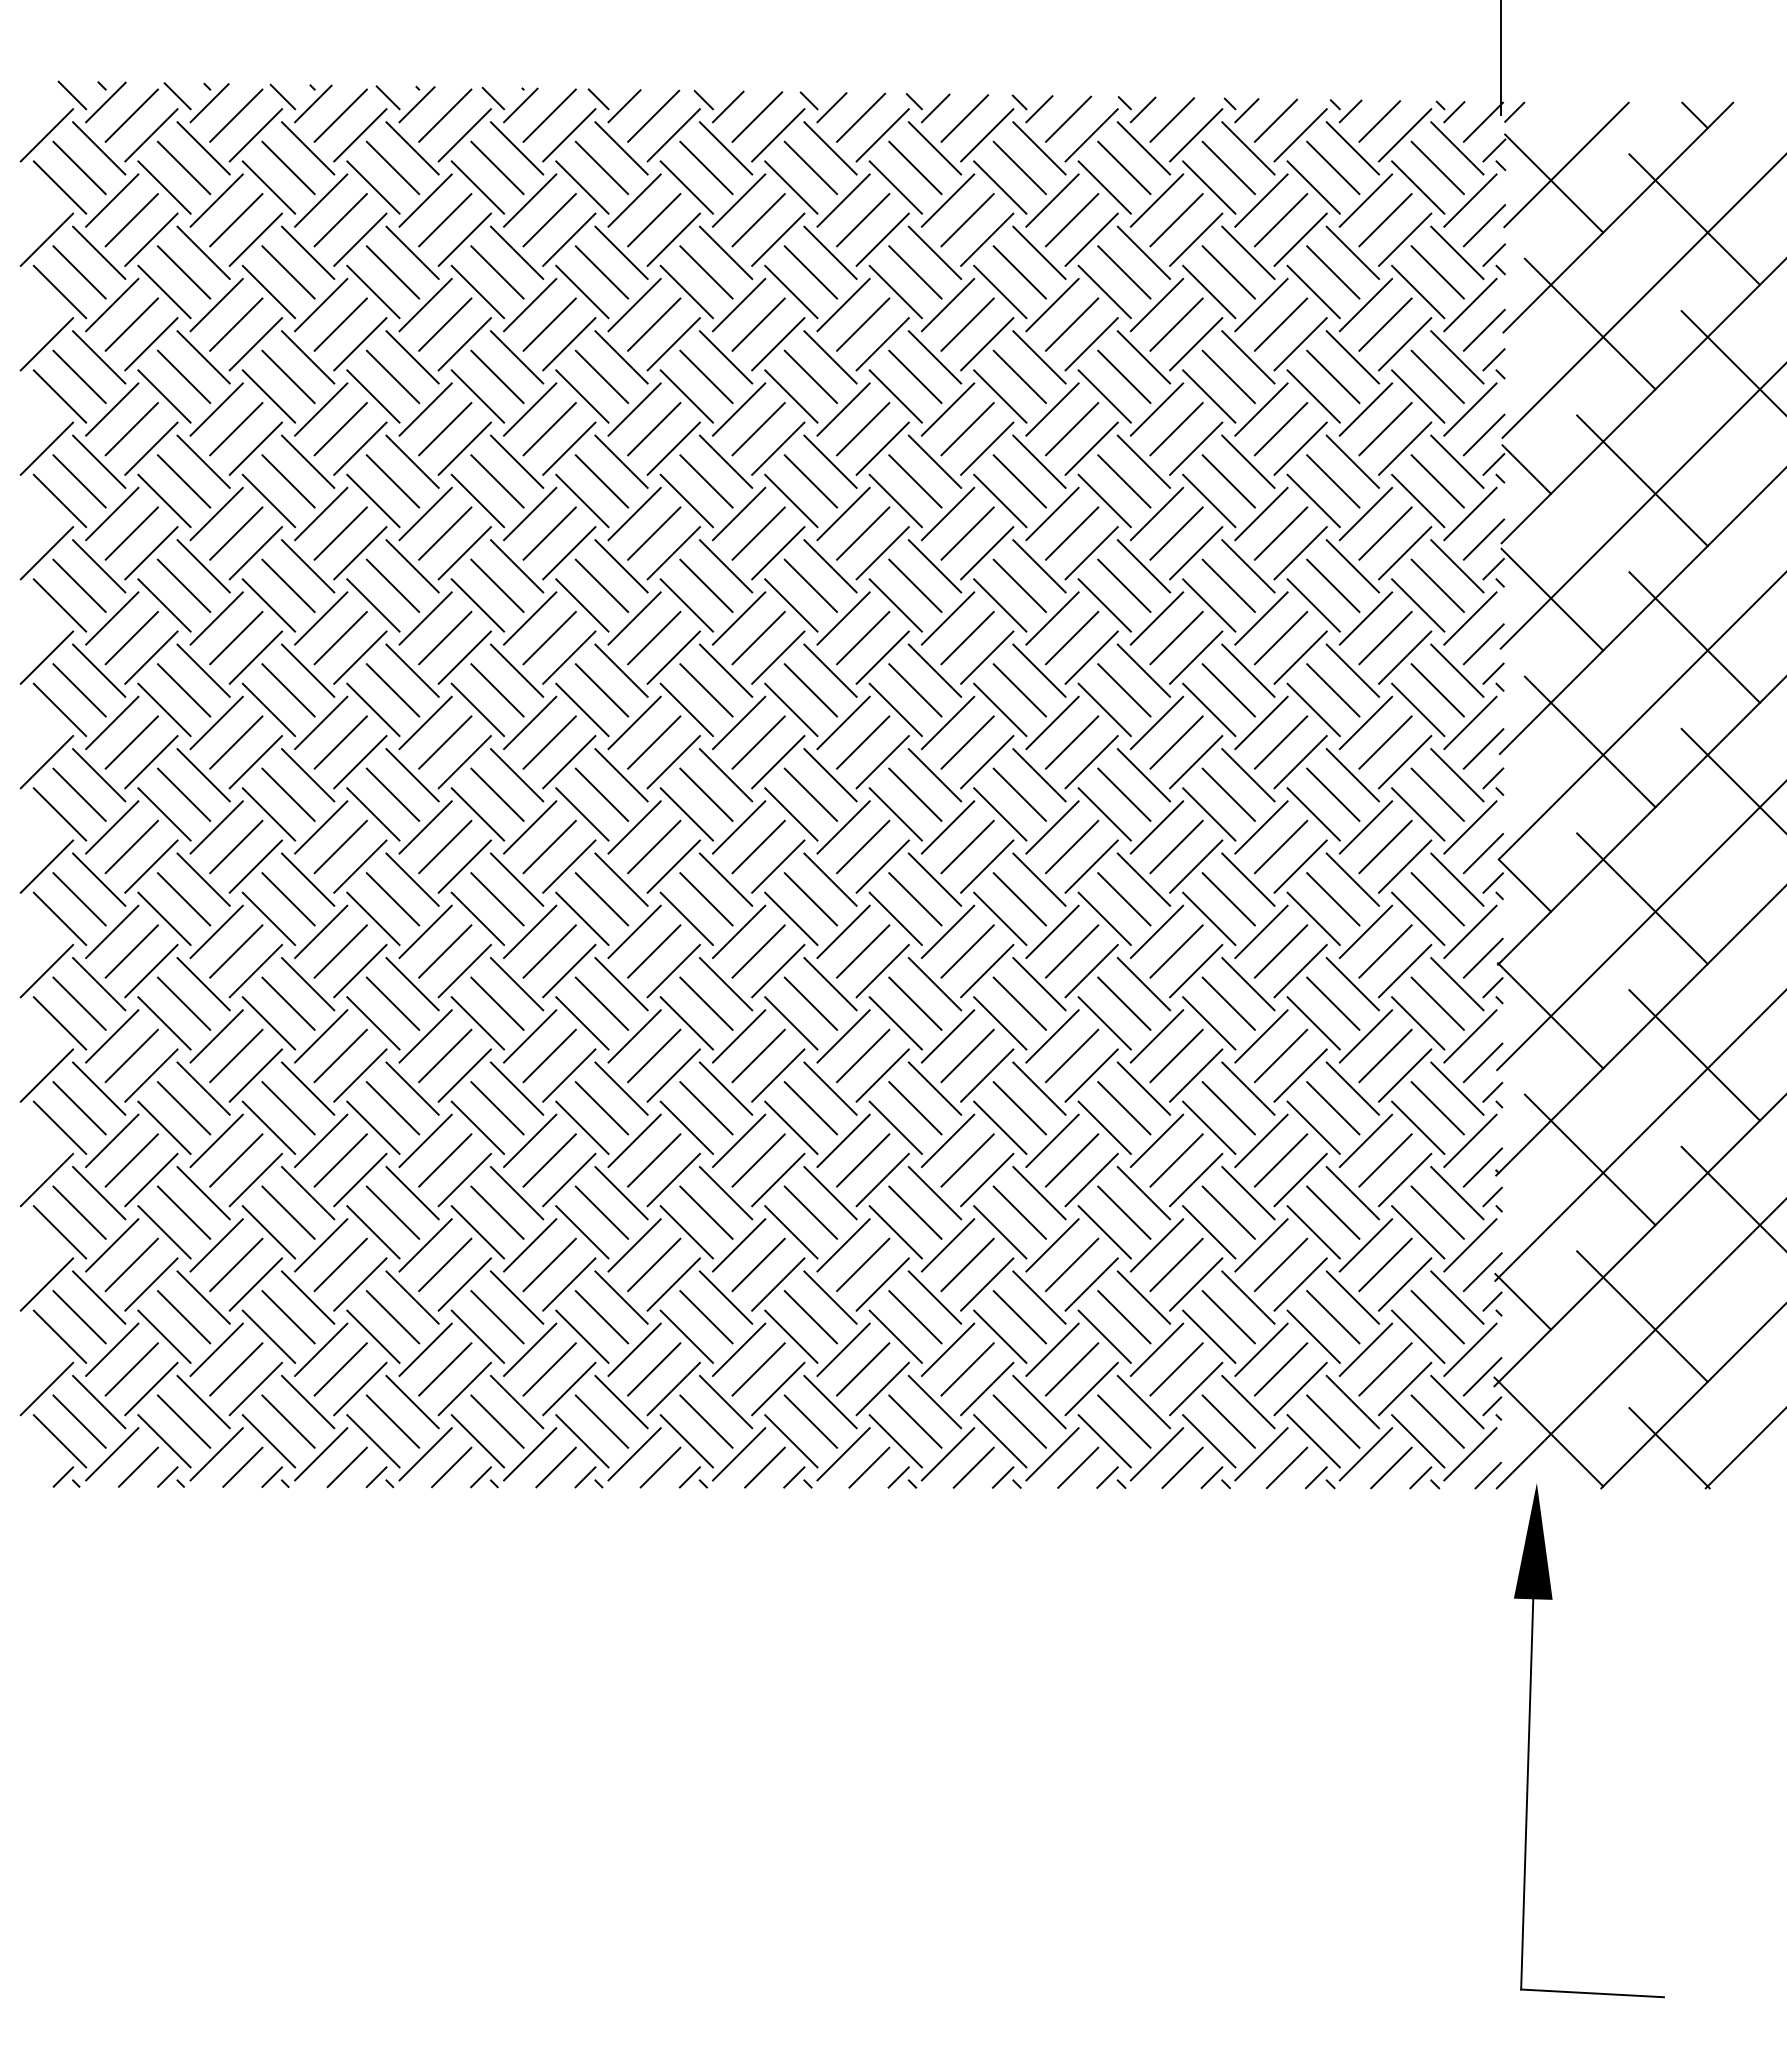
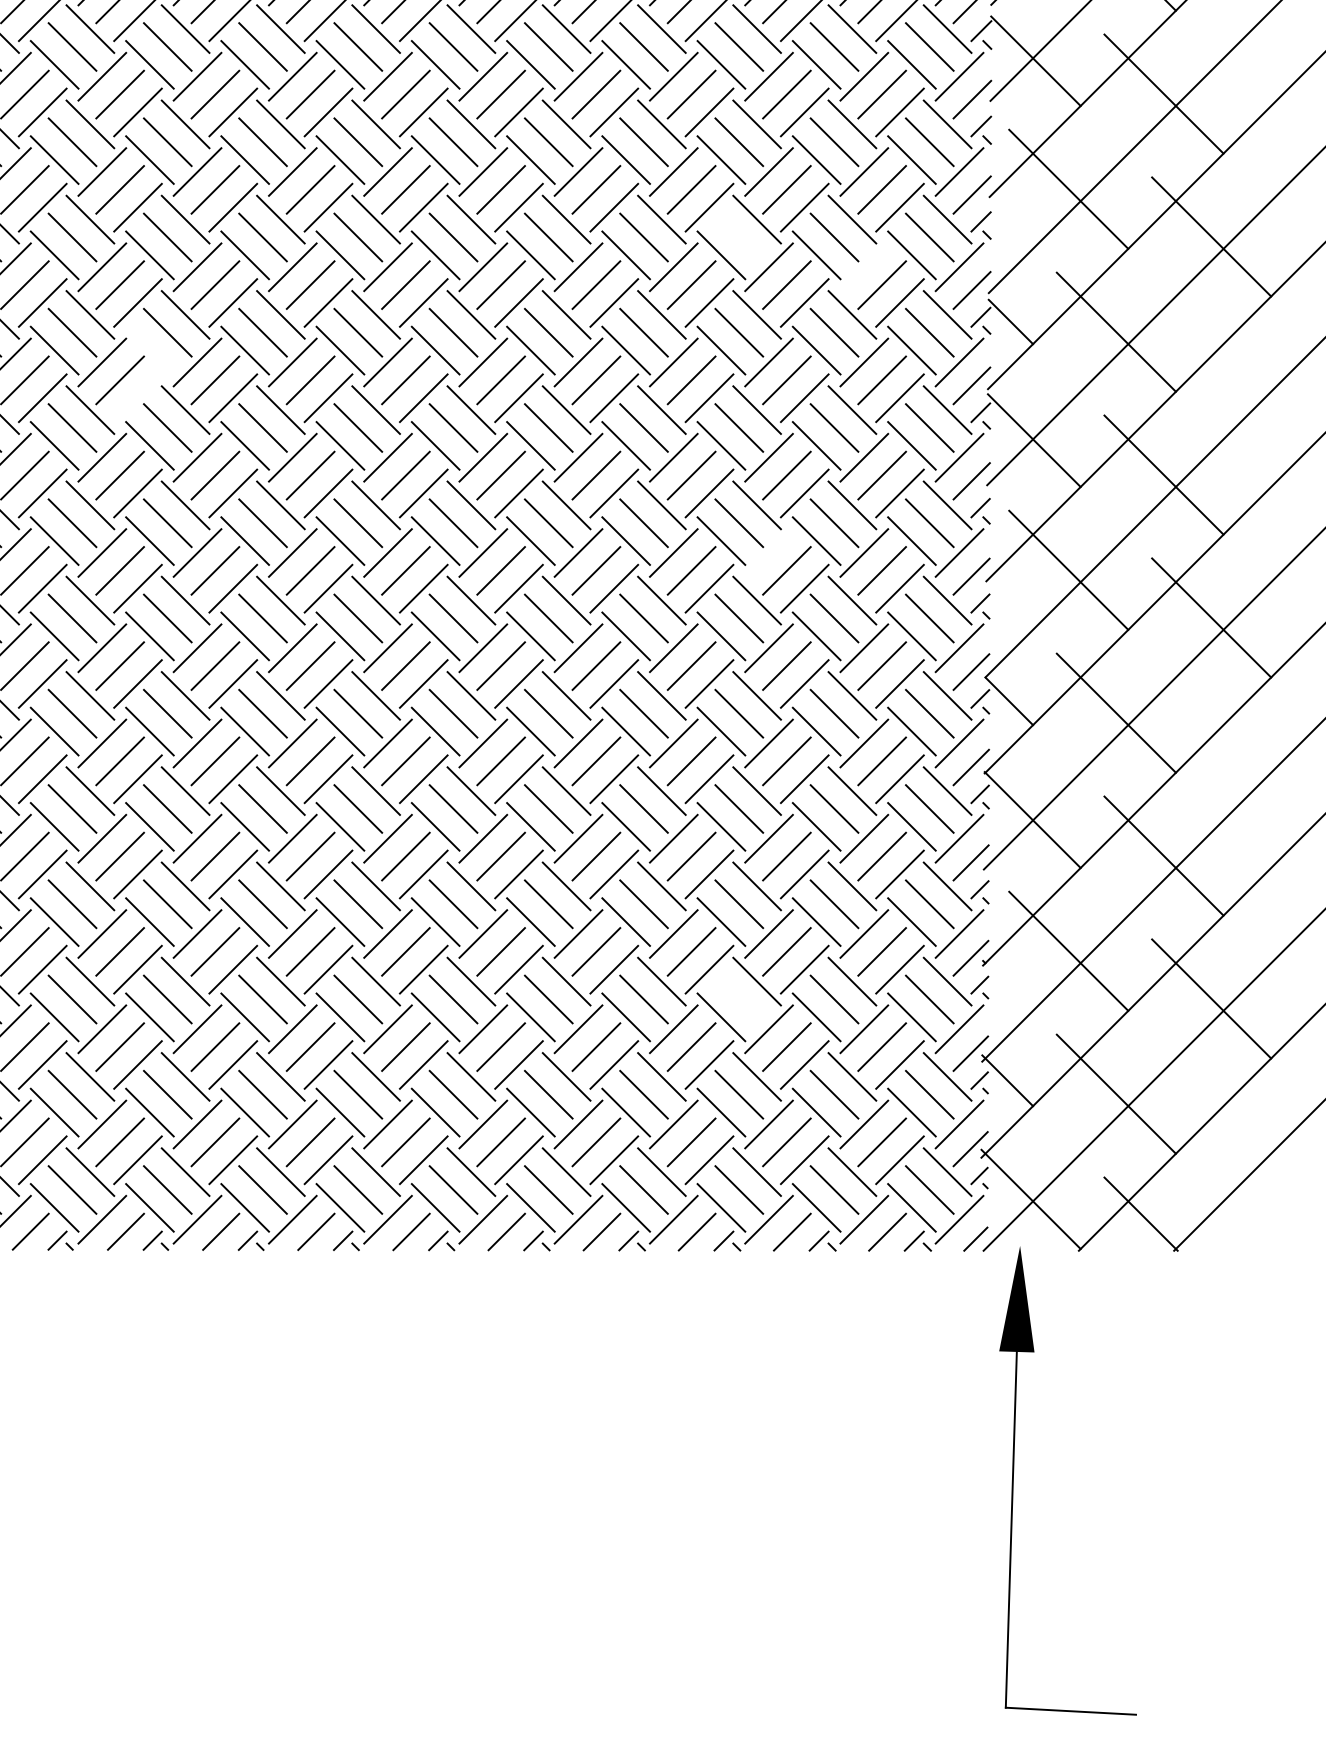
line: (1228, 376) -> (738, 237), removed
line: (1365, 409) -> (863, 267), removed
line: (582, 500) -> (150, 350), removed
line: (569, 553) -> (138, 398), removed
line: (1261, 722) -> (769, 552), removed
line: (1228, 1212) -> (738, 999), removed

